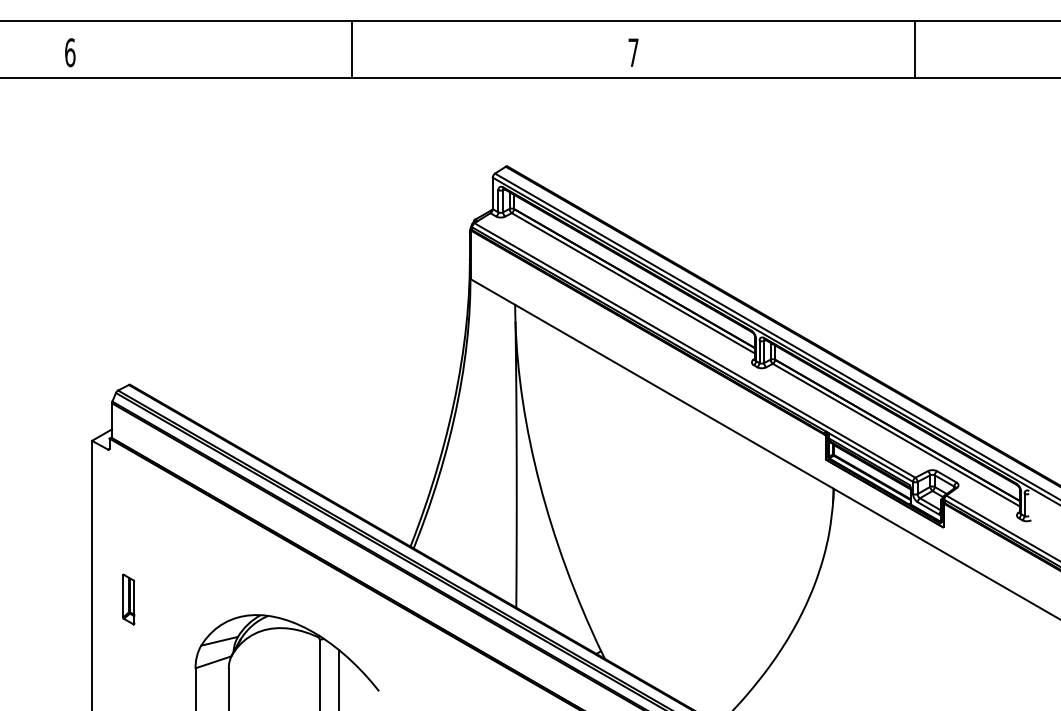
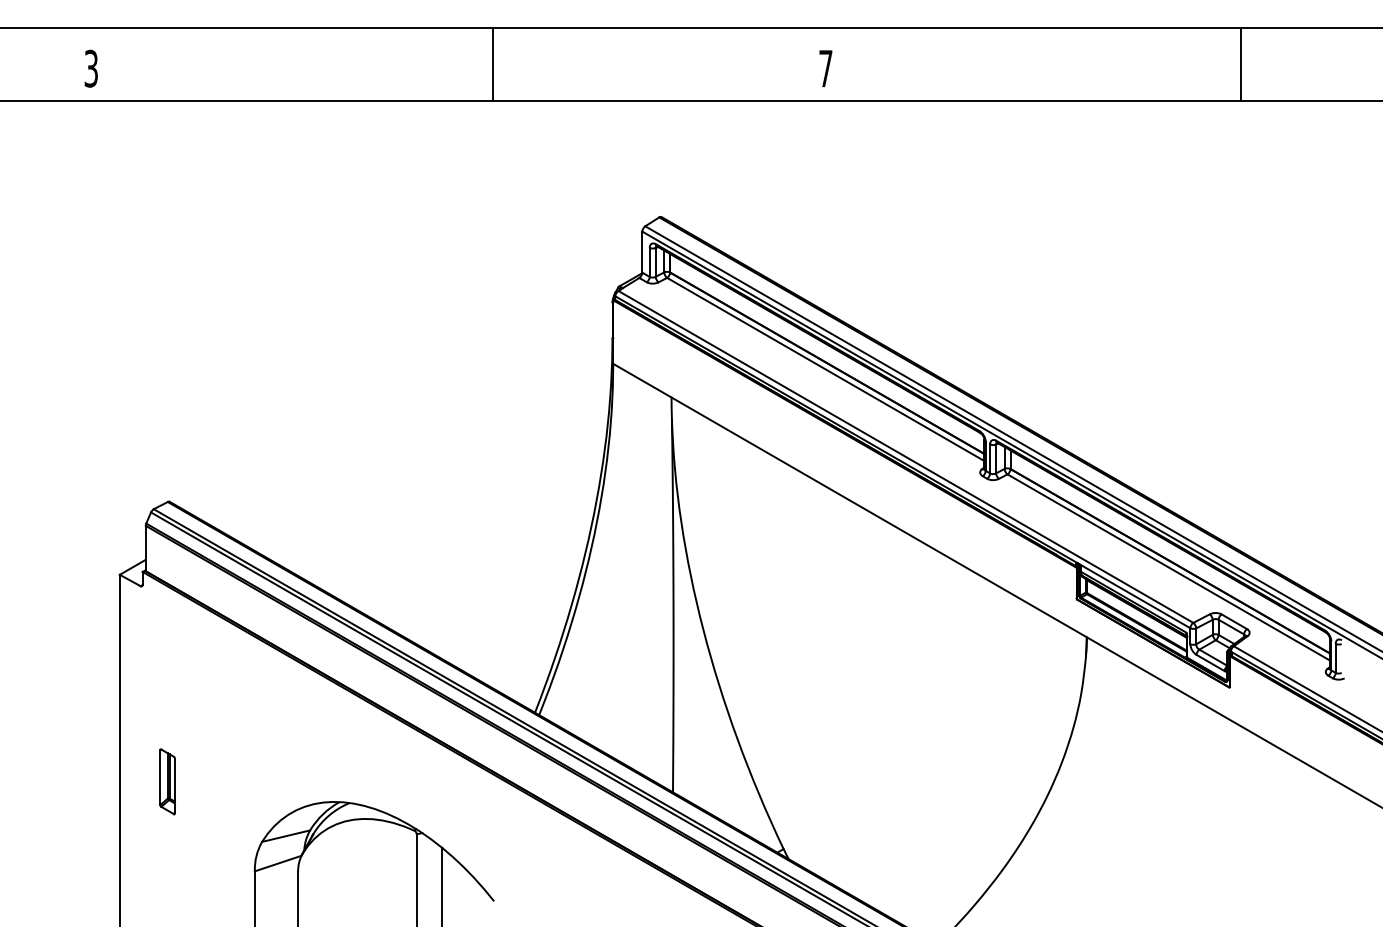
line: (351, 49) -> (492, 64), moved
line: (915, 49) -> (1240, 64), moved
text: (70, 52) -> (91, 68), 6 -> 3

